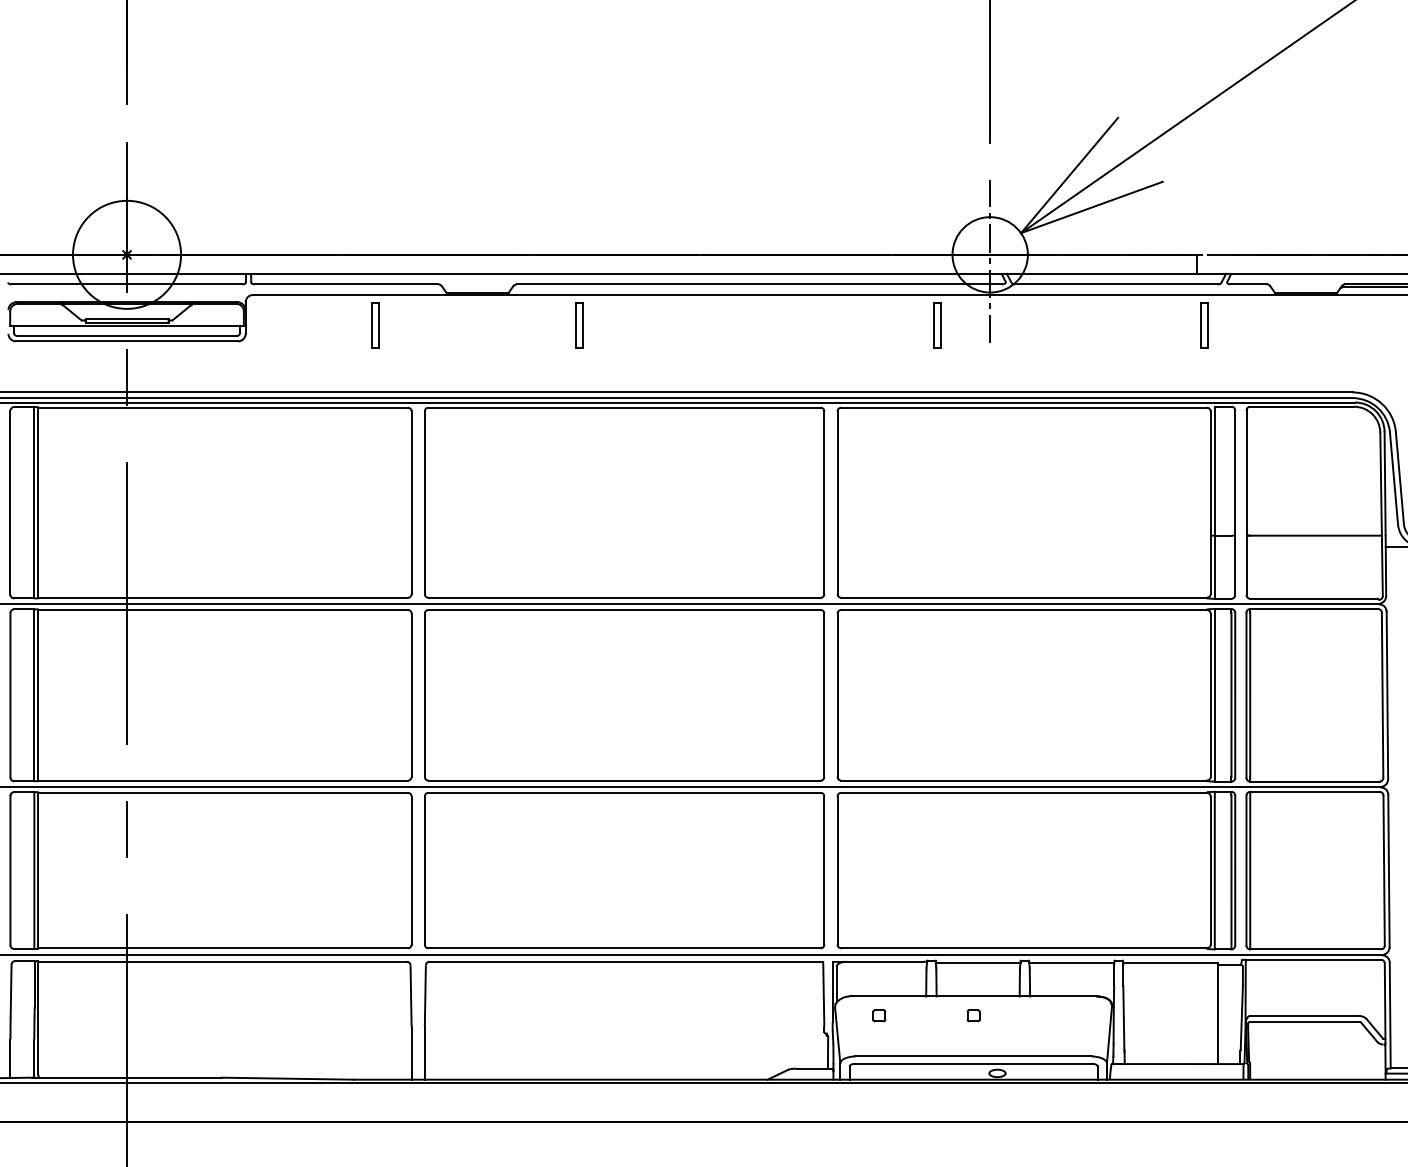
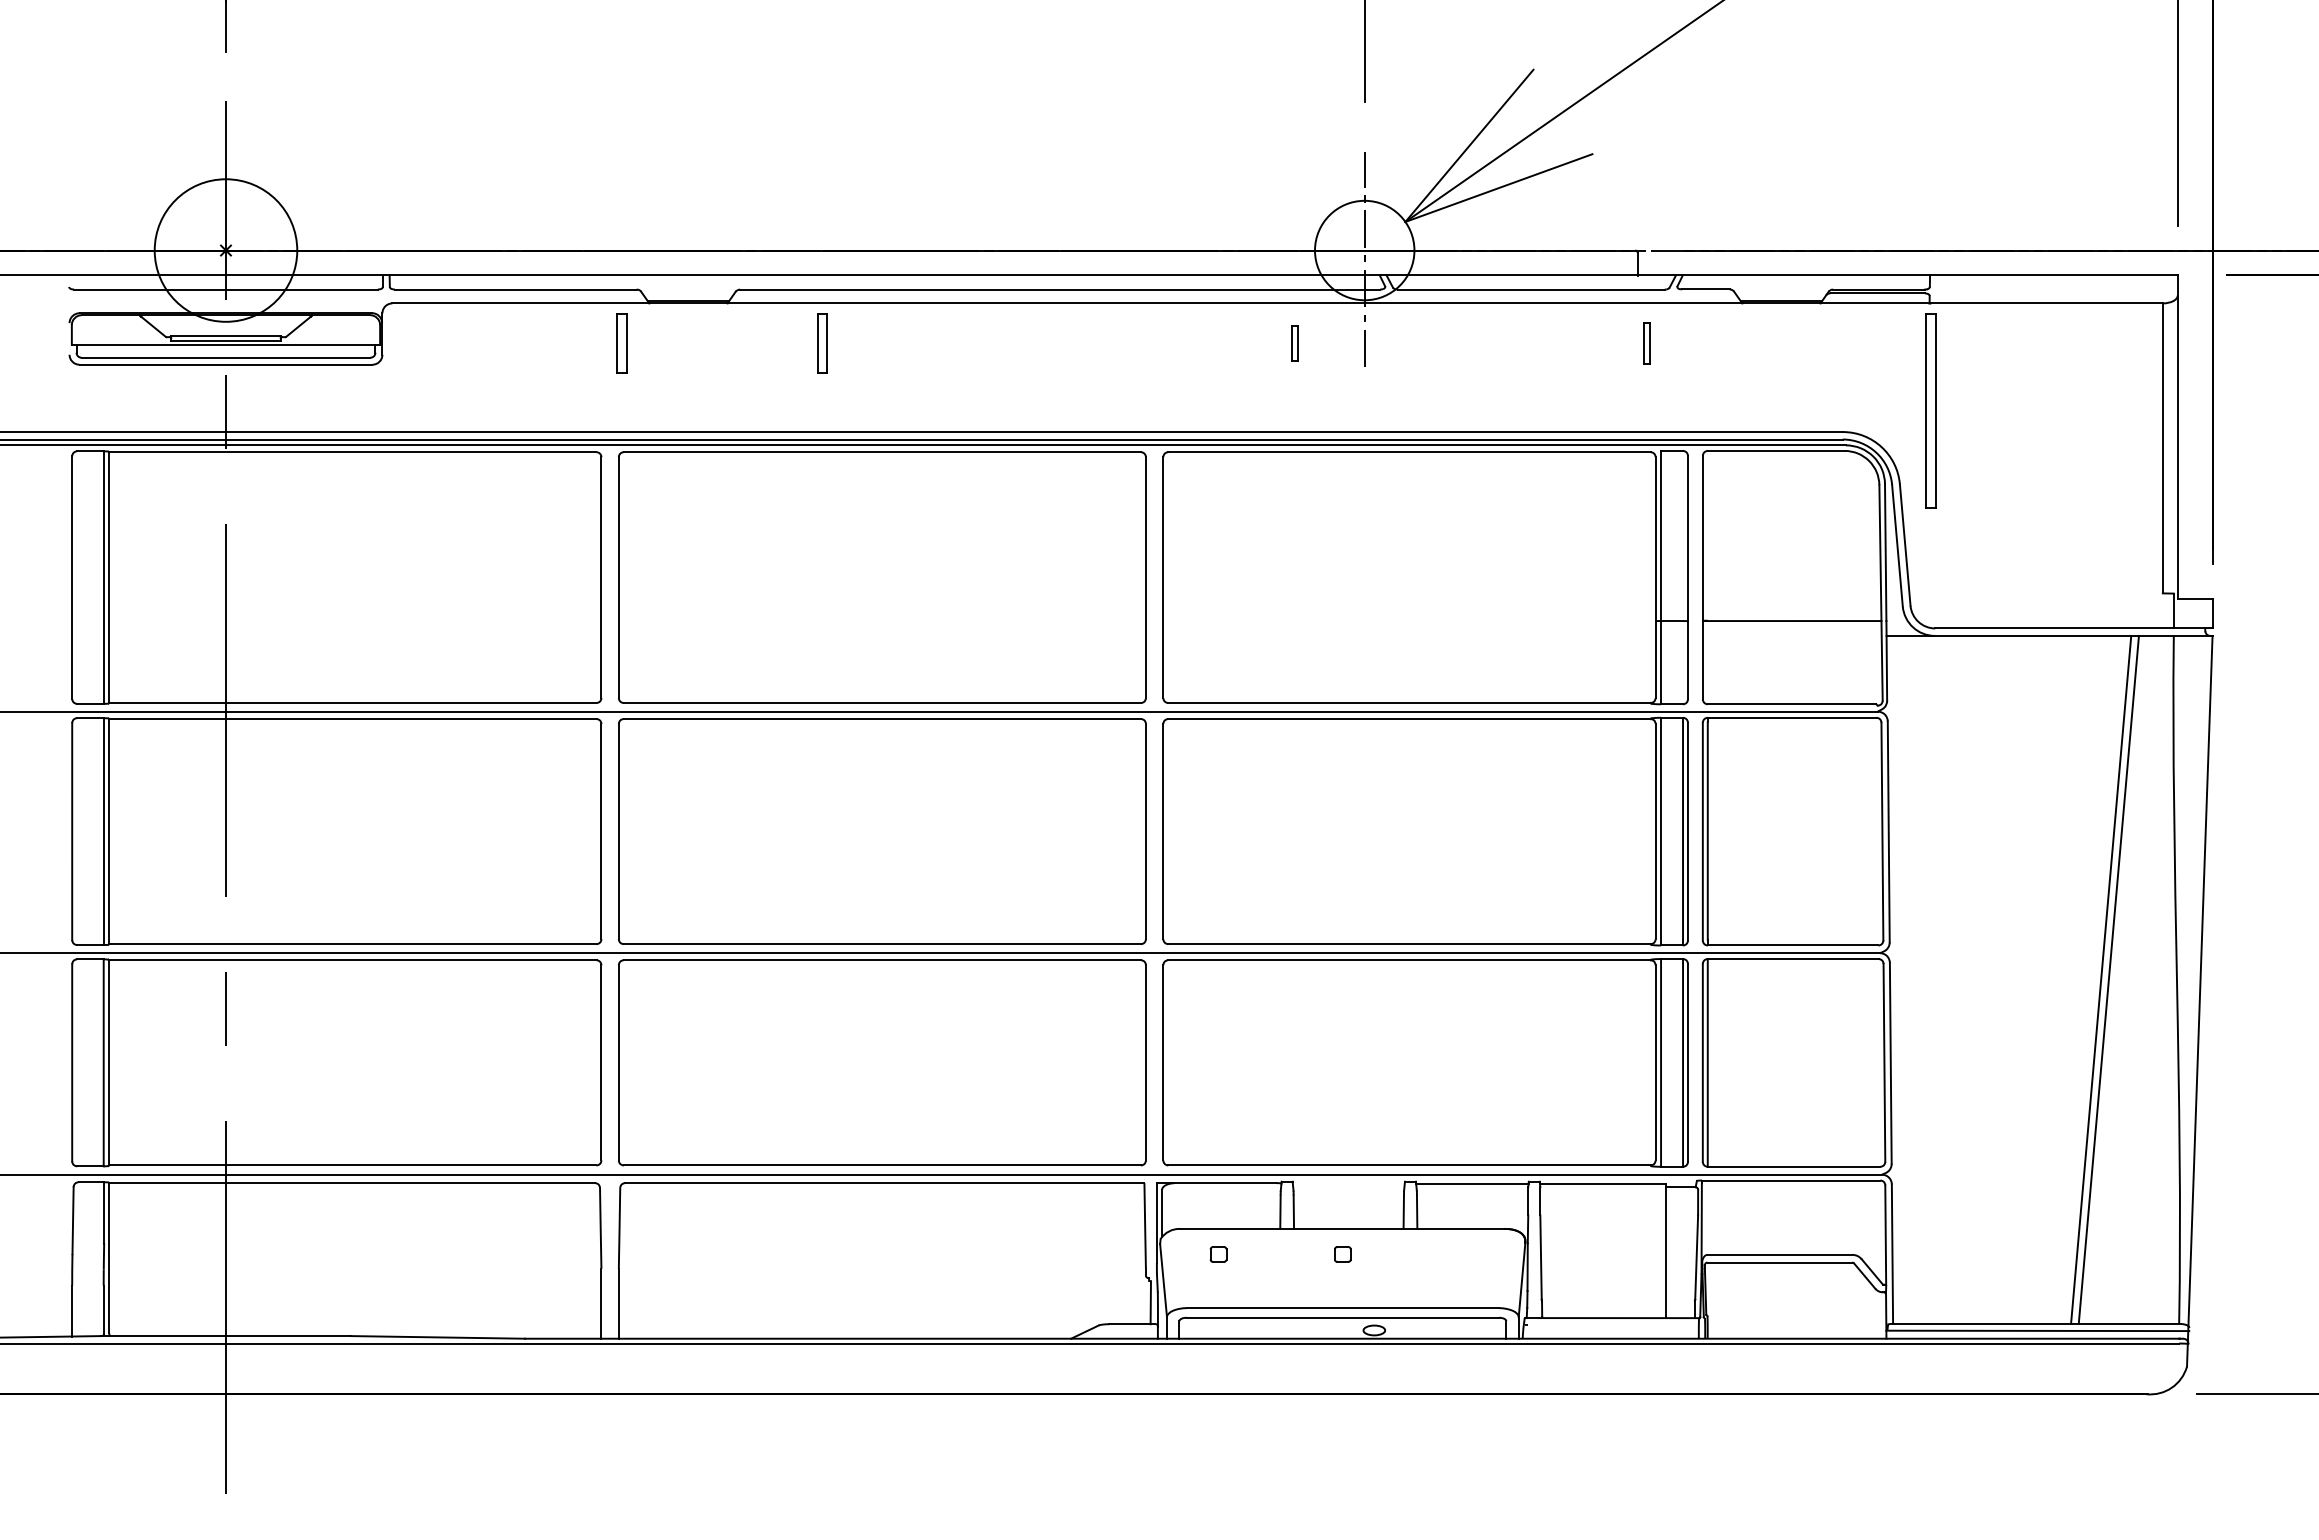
part: (375, 325) -> (621, 343), moved
part: (936, 325) -> (1294, 343), size x0.6
part: (1203, 325) -> (1646, 343), size x0.7
line: (977, 962) -> (1348, 1184), removed

